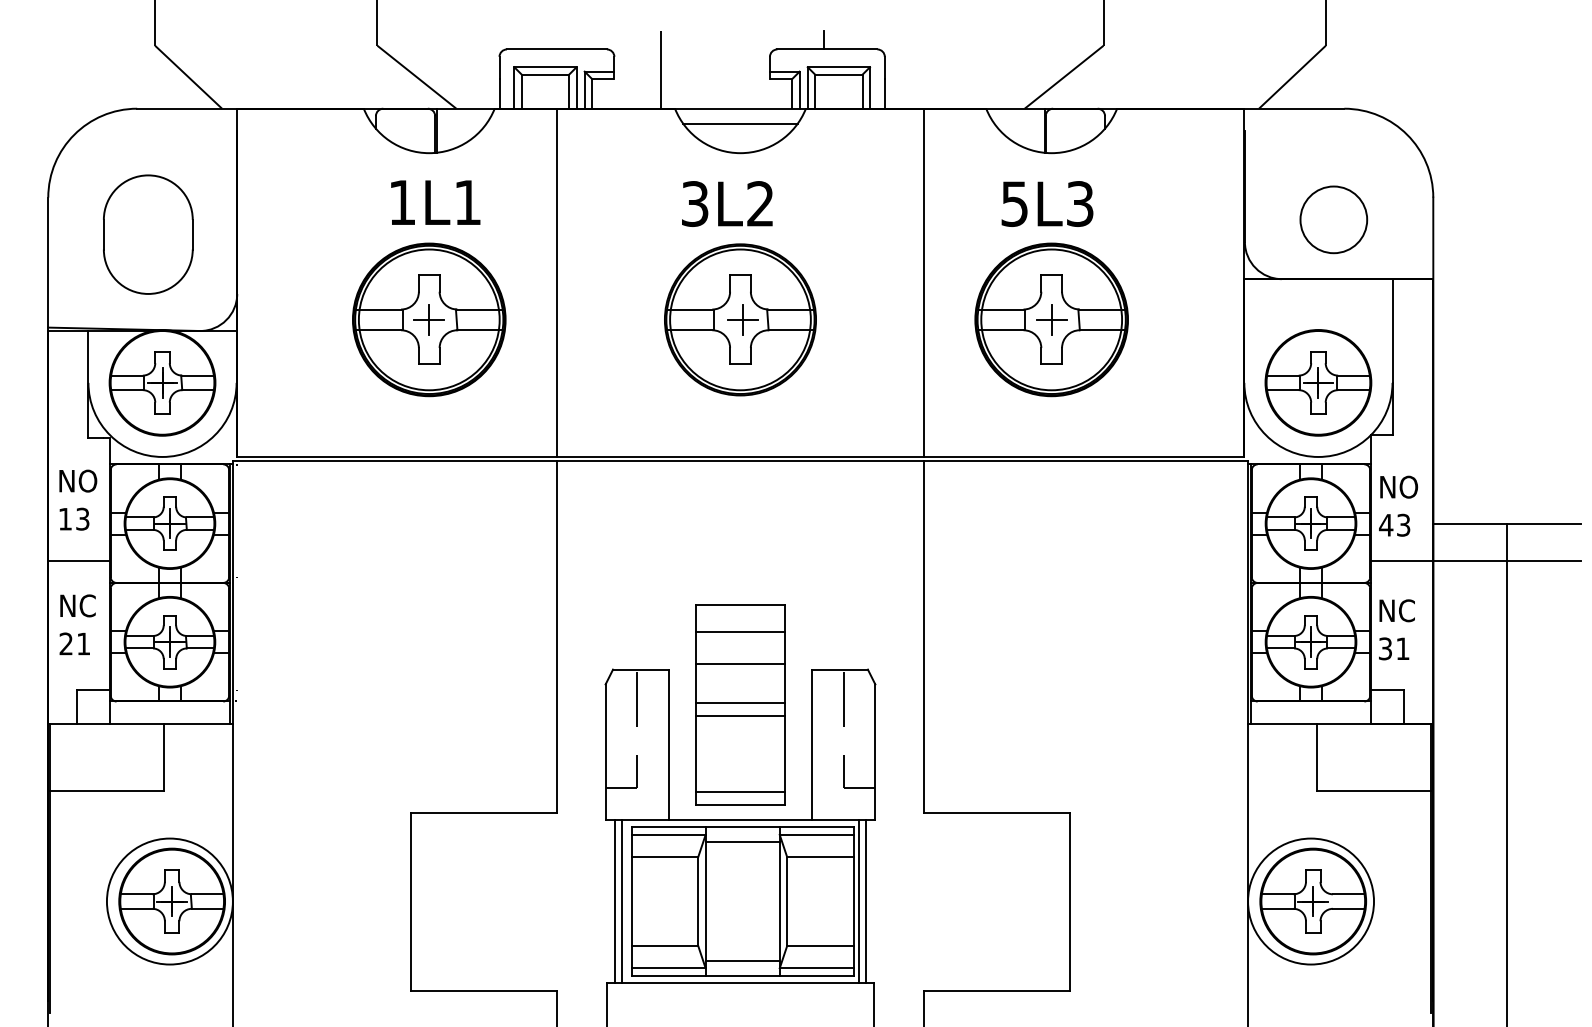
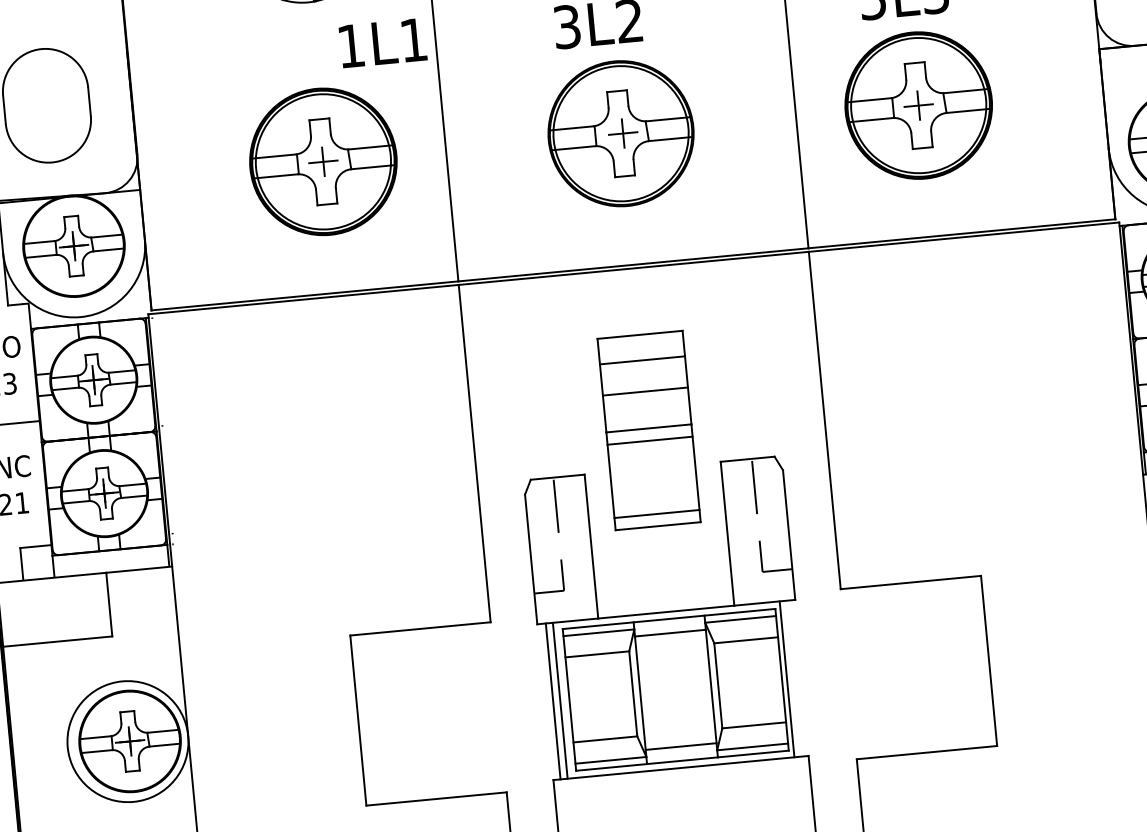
text: (435, 202) -> (382, 42), moved
part: (740, 704) -> (649, 429), moved
line: (866, 901) -> (794, 678), removed

